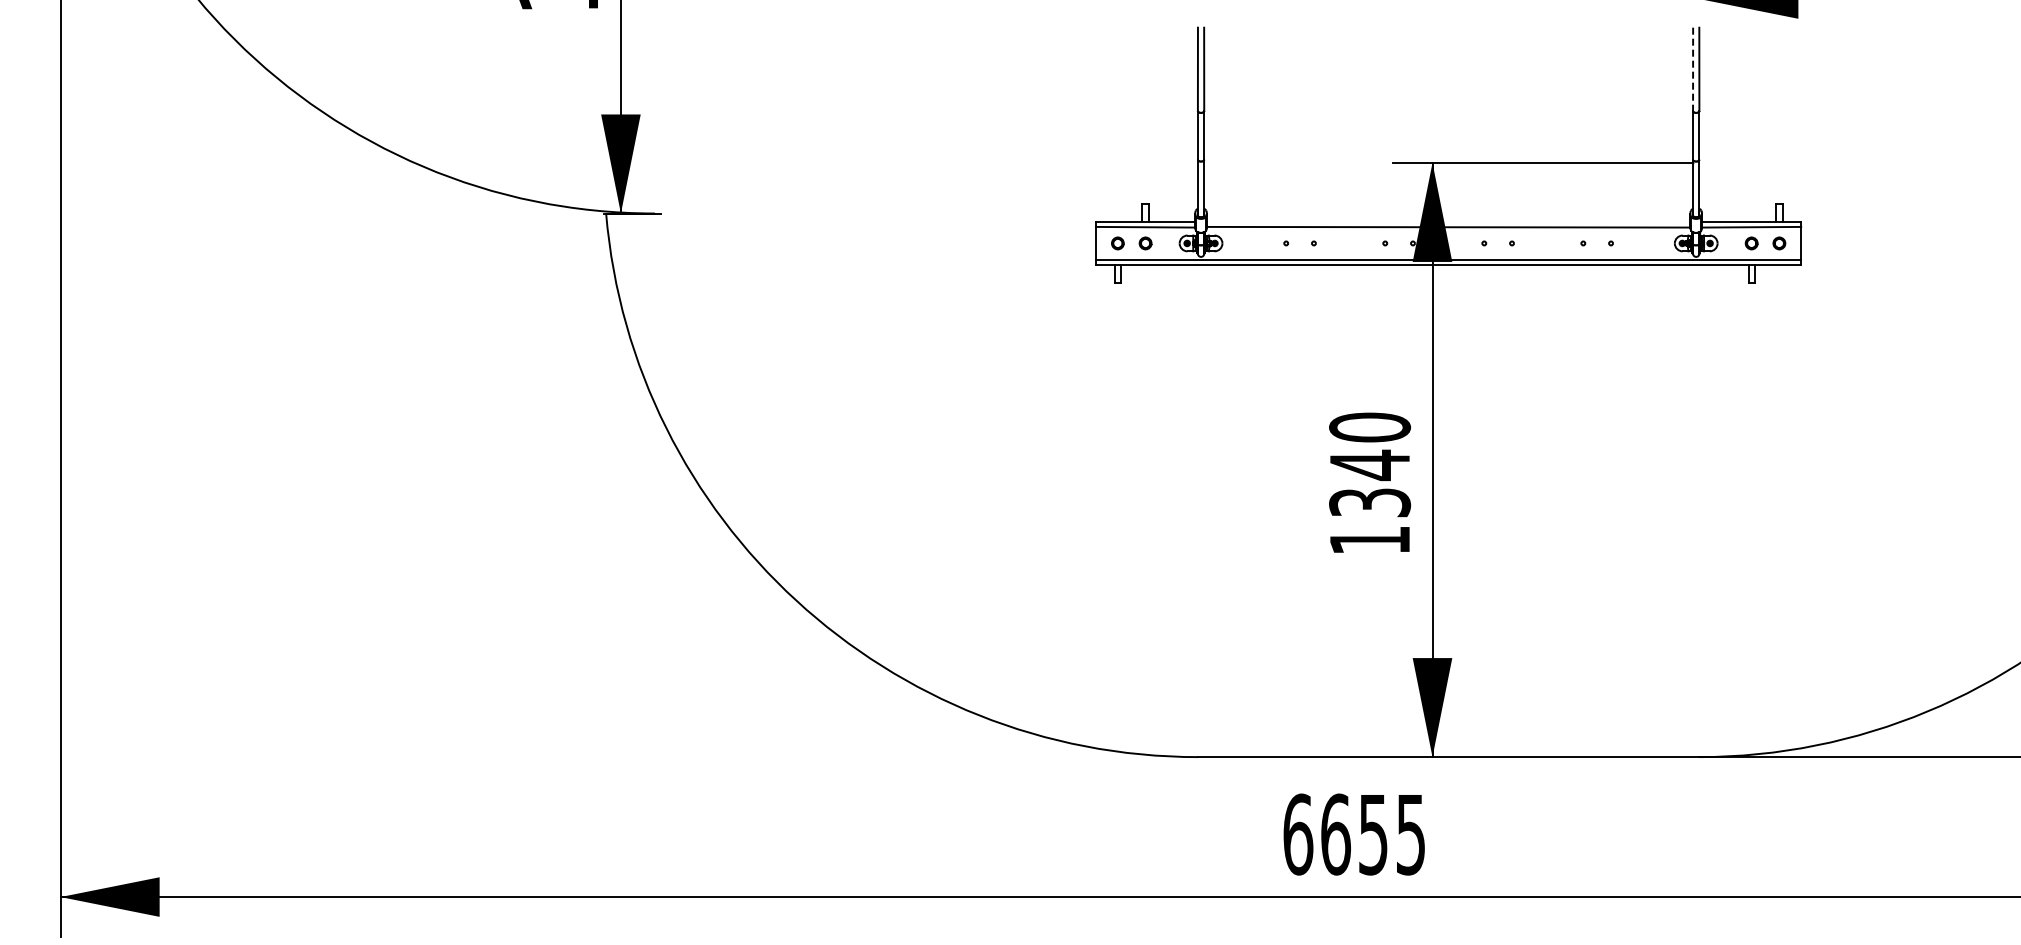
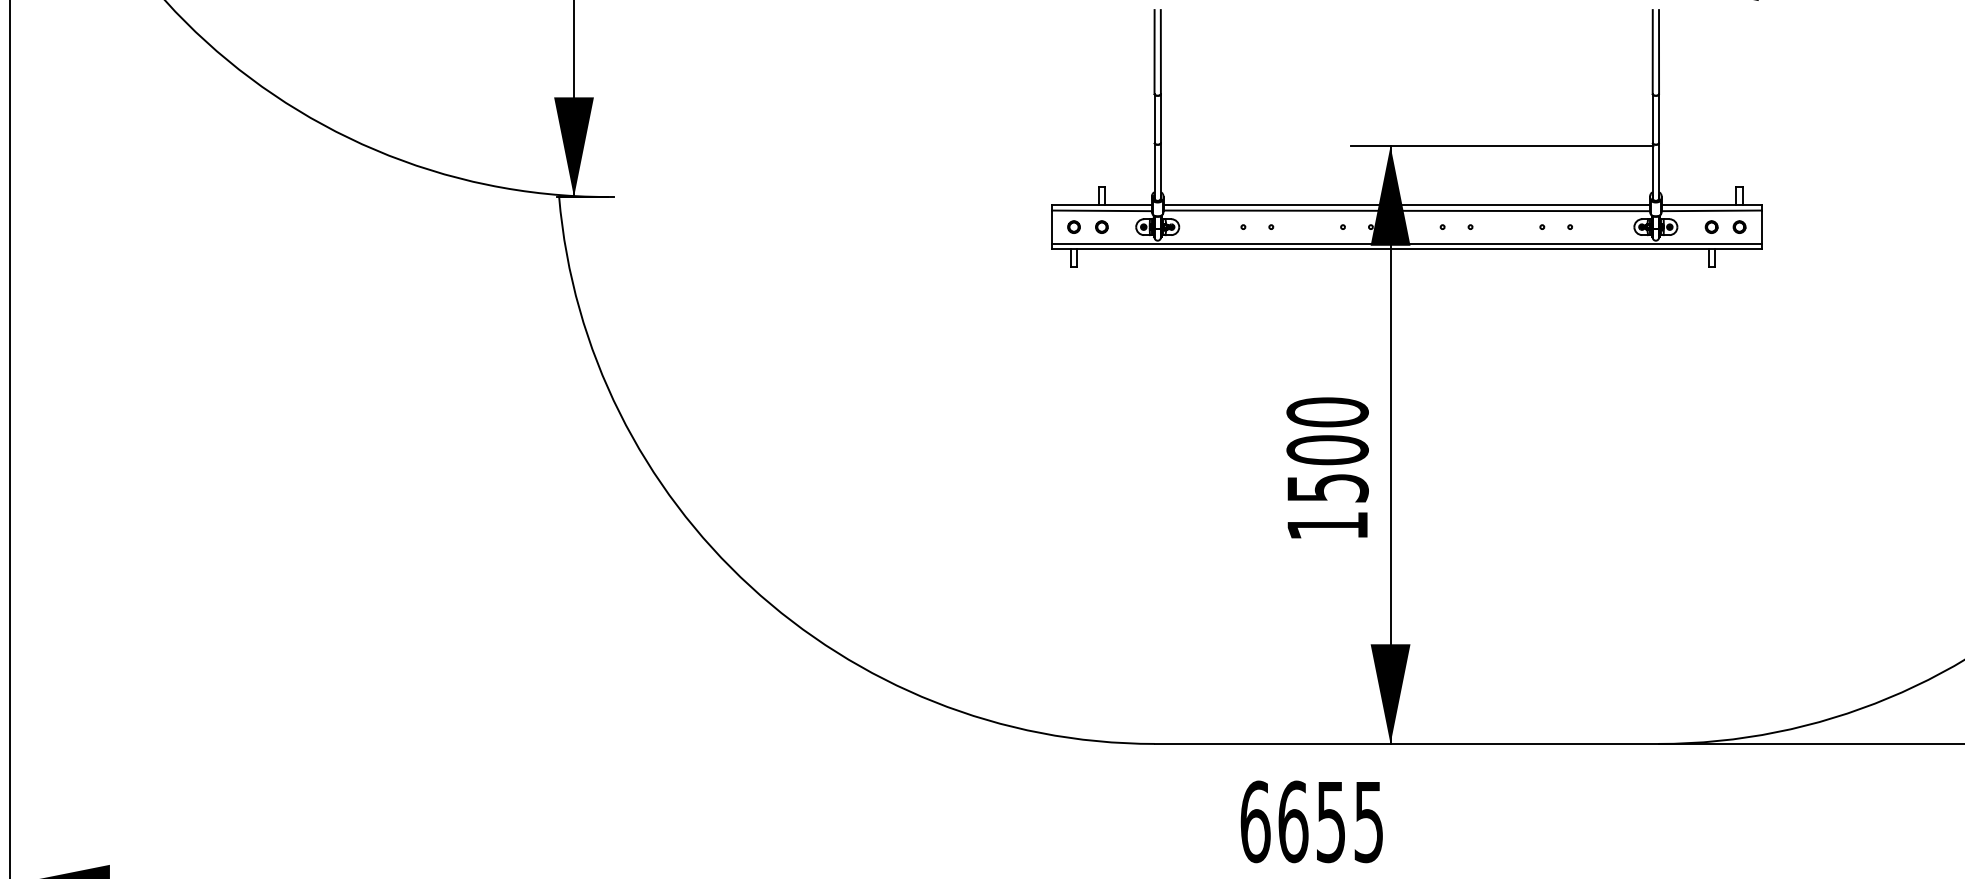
line: (1693, 69) -> (1653, 52), dashed -> solid
line: (1448, 221) -> (1406, 205), added
text: (1370, 482) -> (1328, 467), 1340 -> 1500

